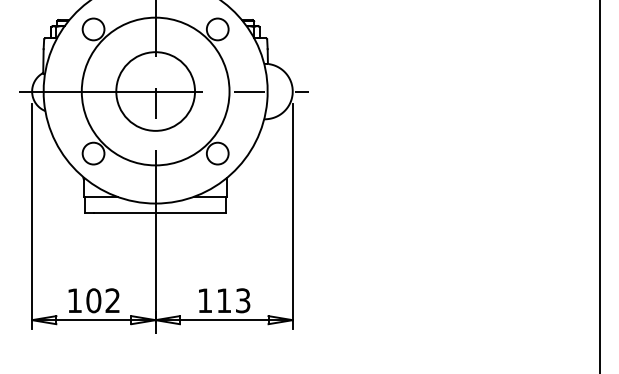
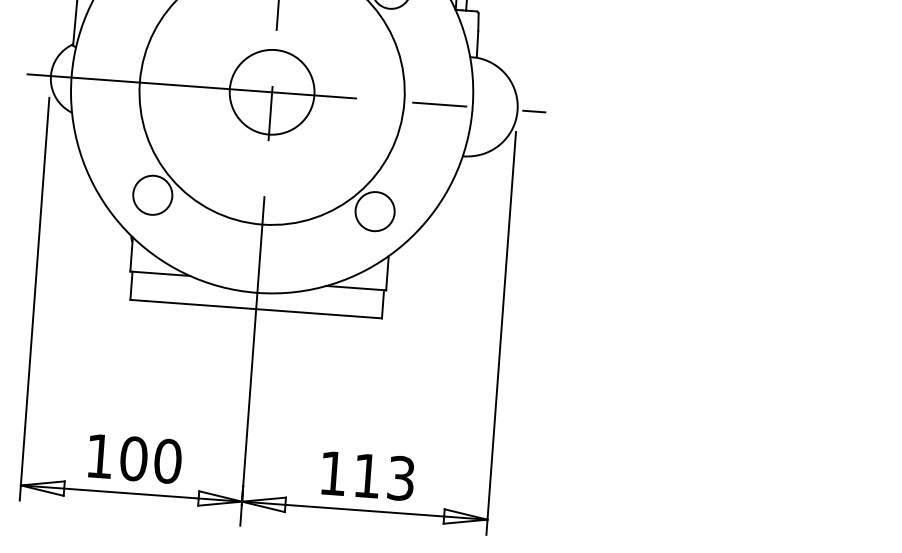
circle: (155, 91) -> (271, 92), size x0.6
text: (112, 300) -> (167, 460), 102 -> 100

